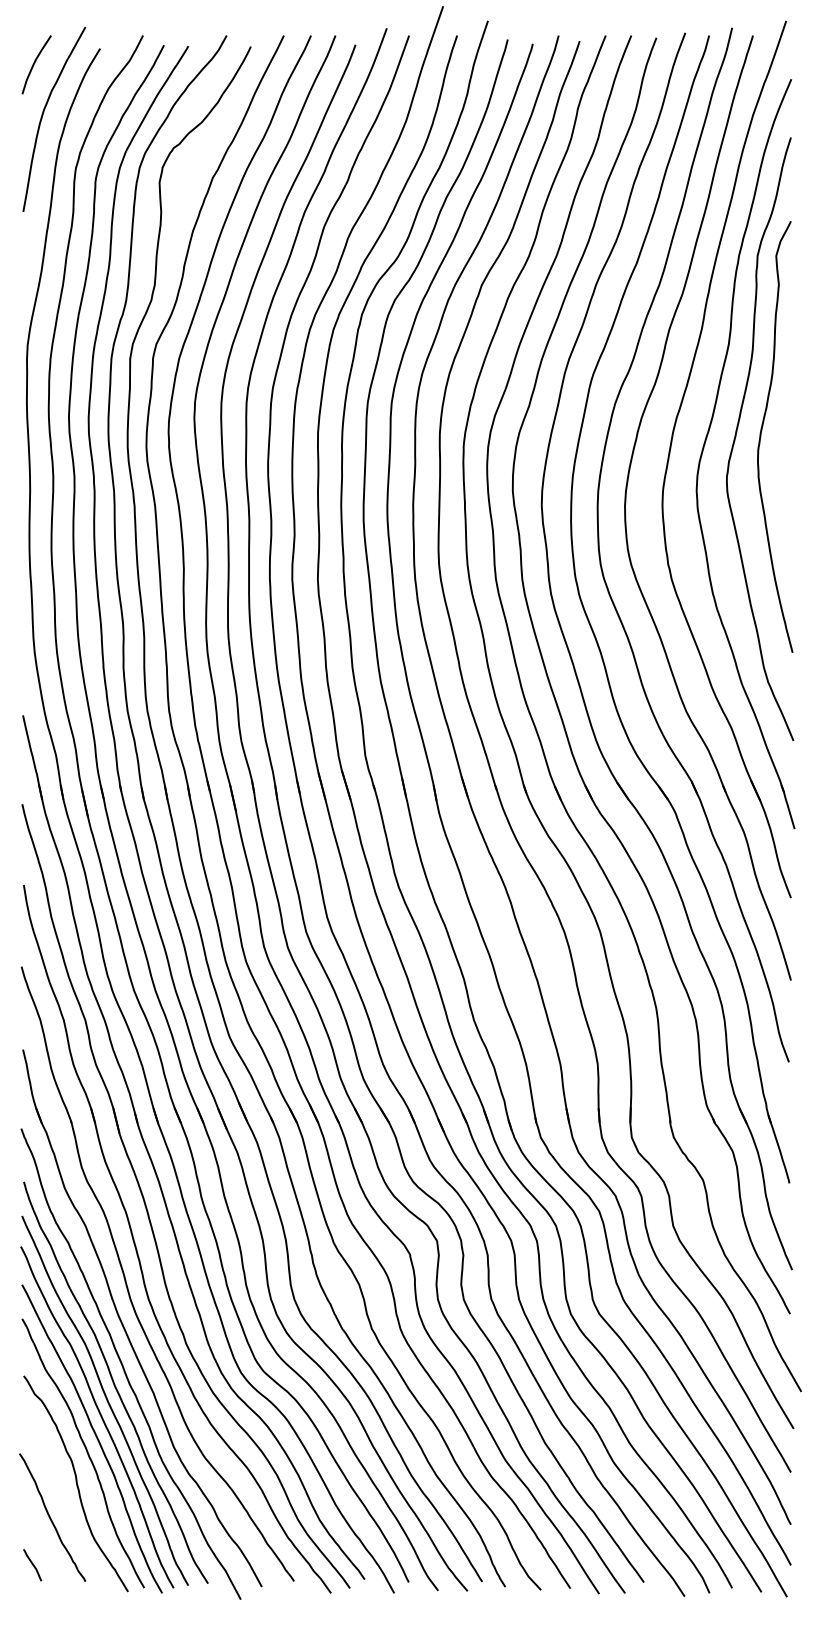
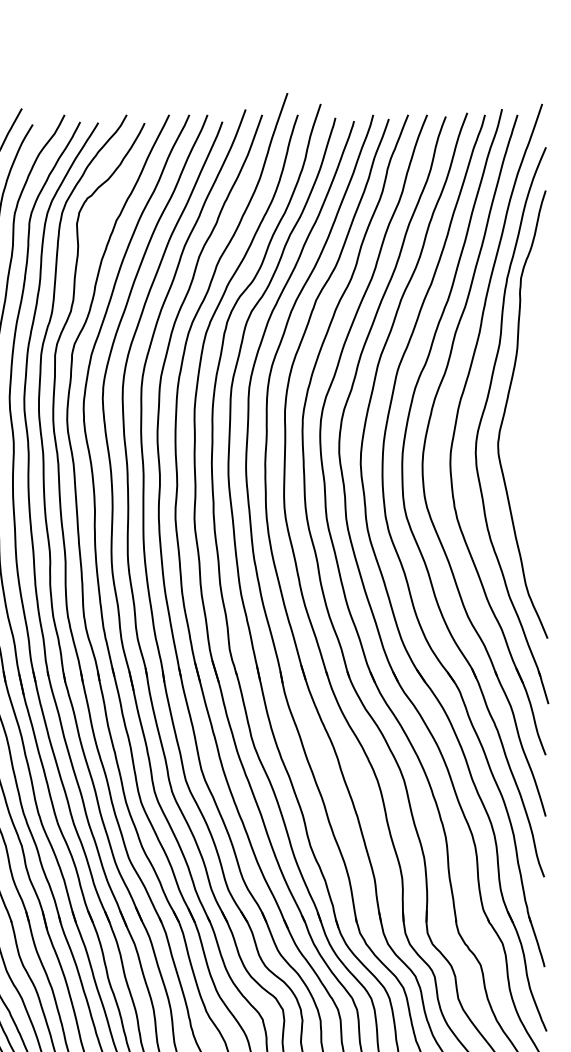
curve: (761, 436) -> (523, 412), removed

